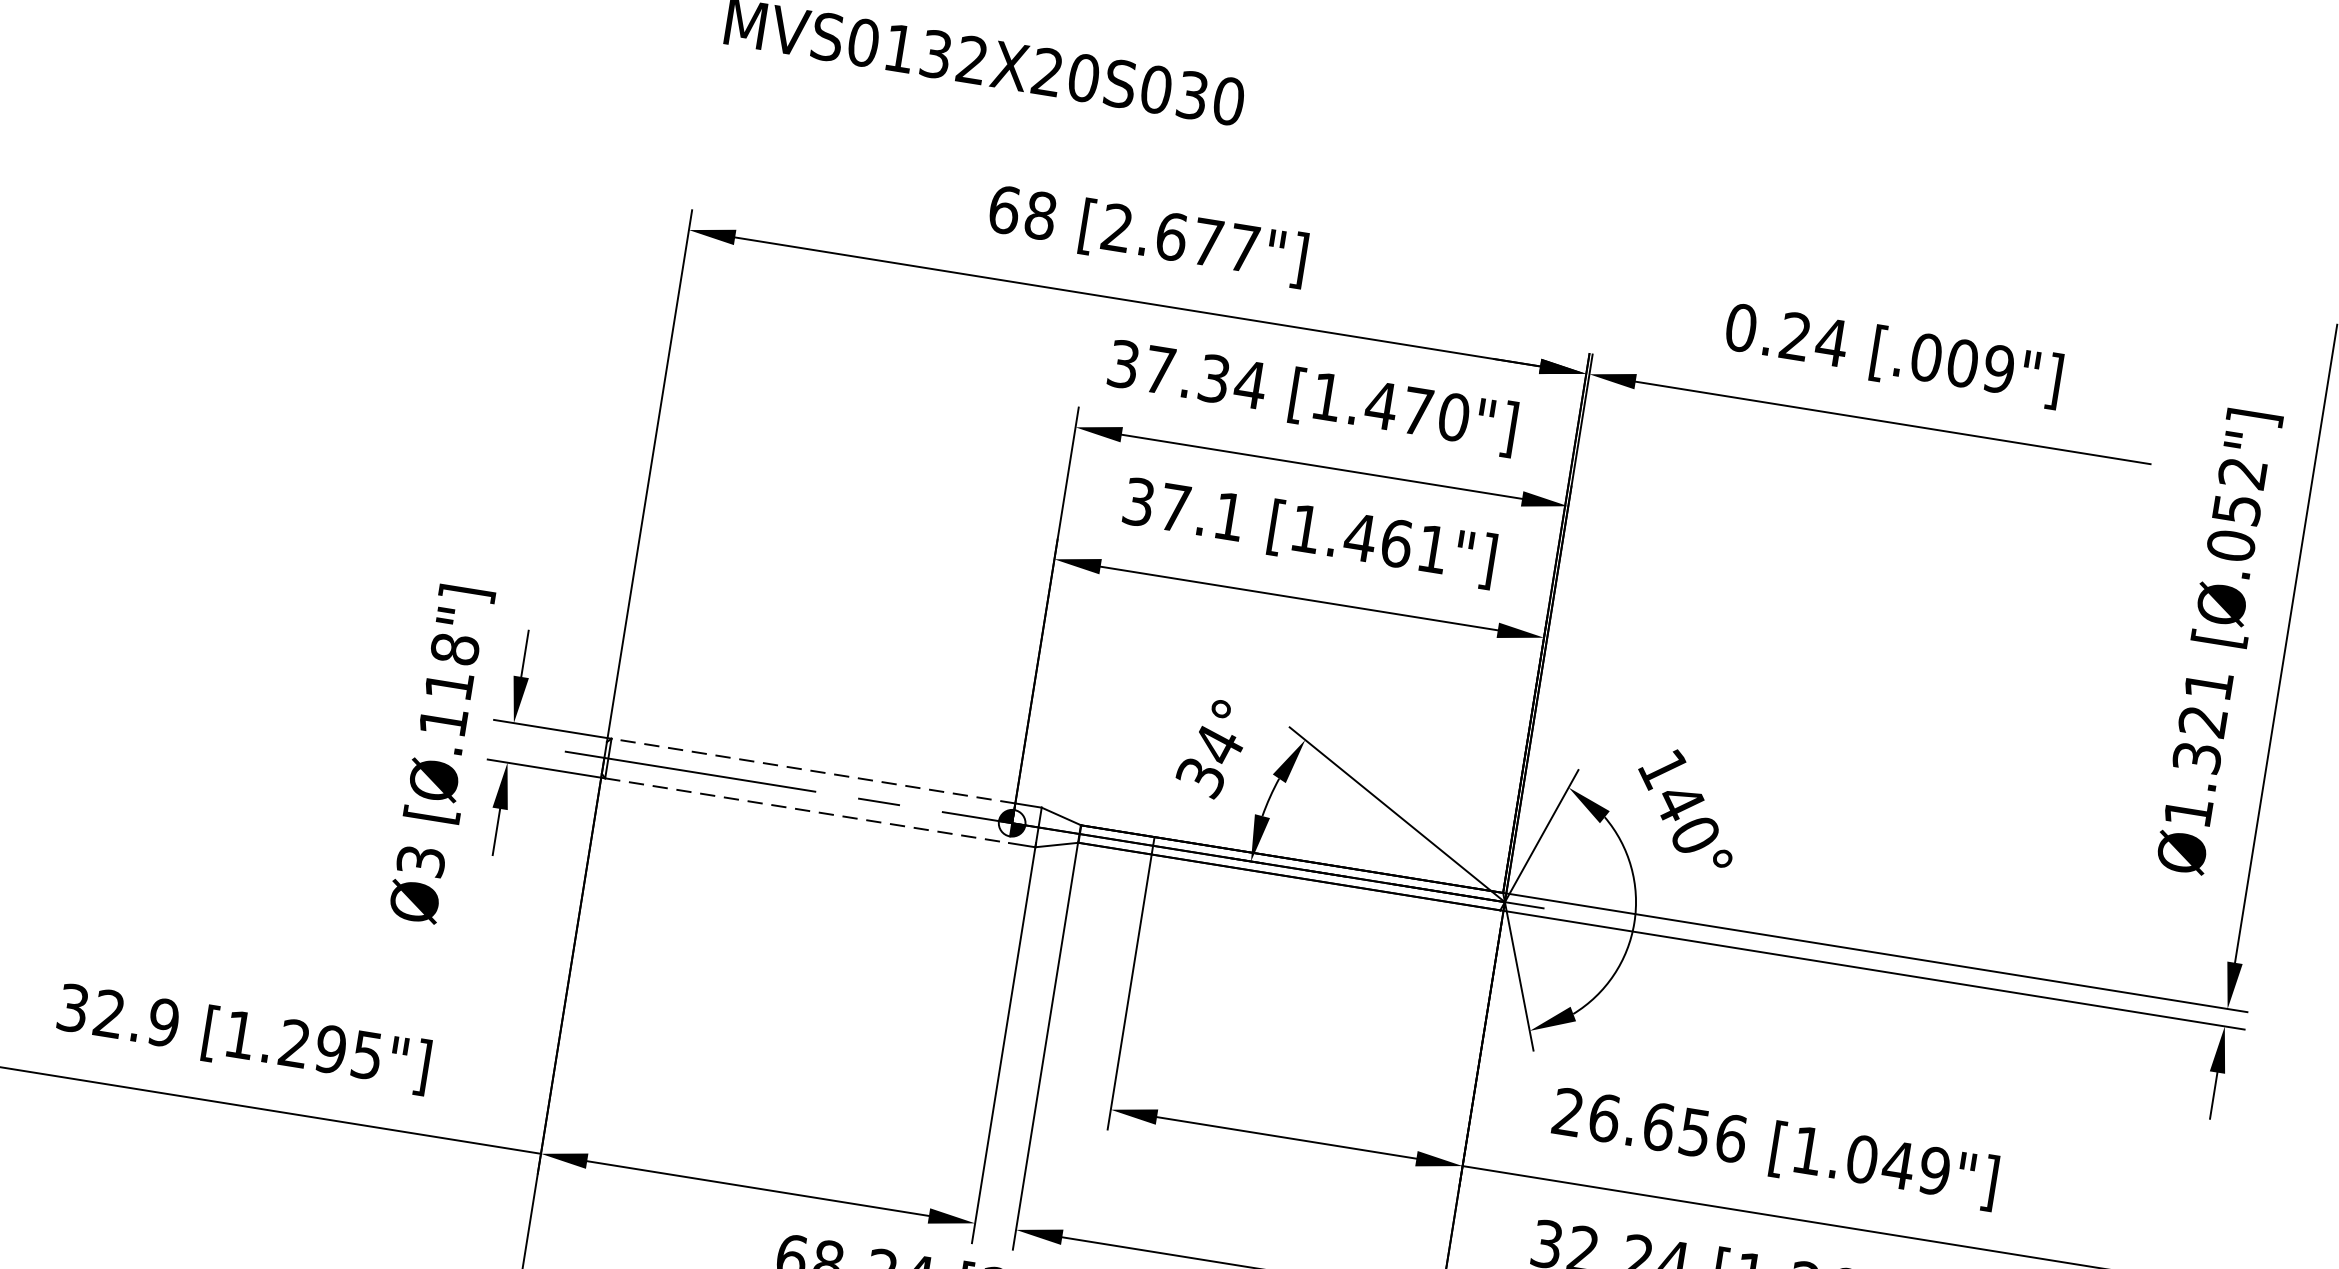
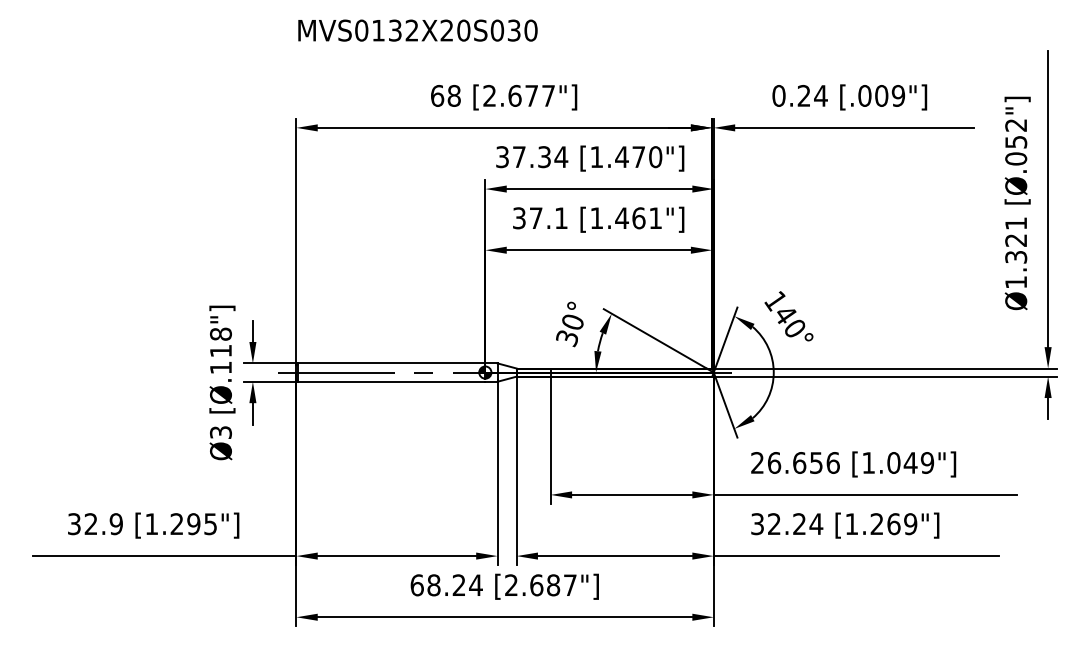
text: (1219, 745) -> (573, 322), 34° -> 30°
line: (812, 771) -> (391, 363), dashed -> solid
line: (806, 810) -> (391, 381), dashed -> solid

